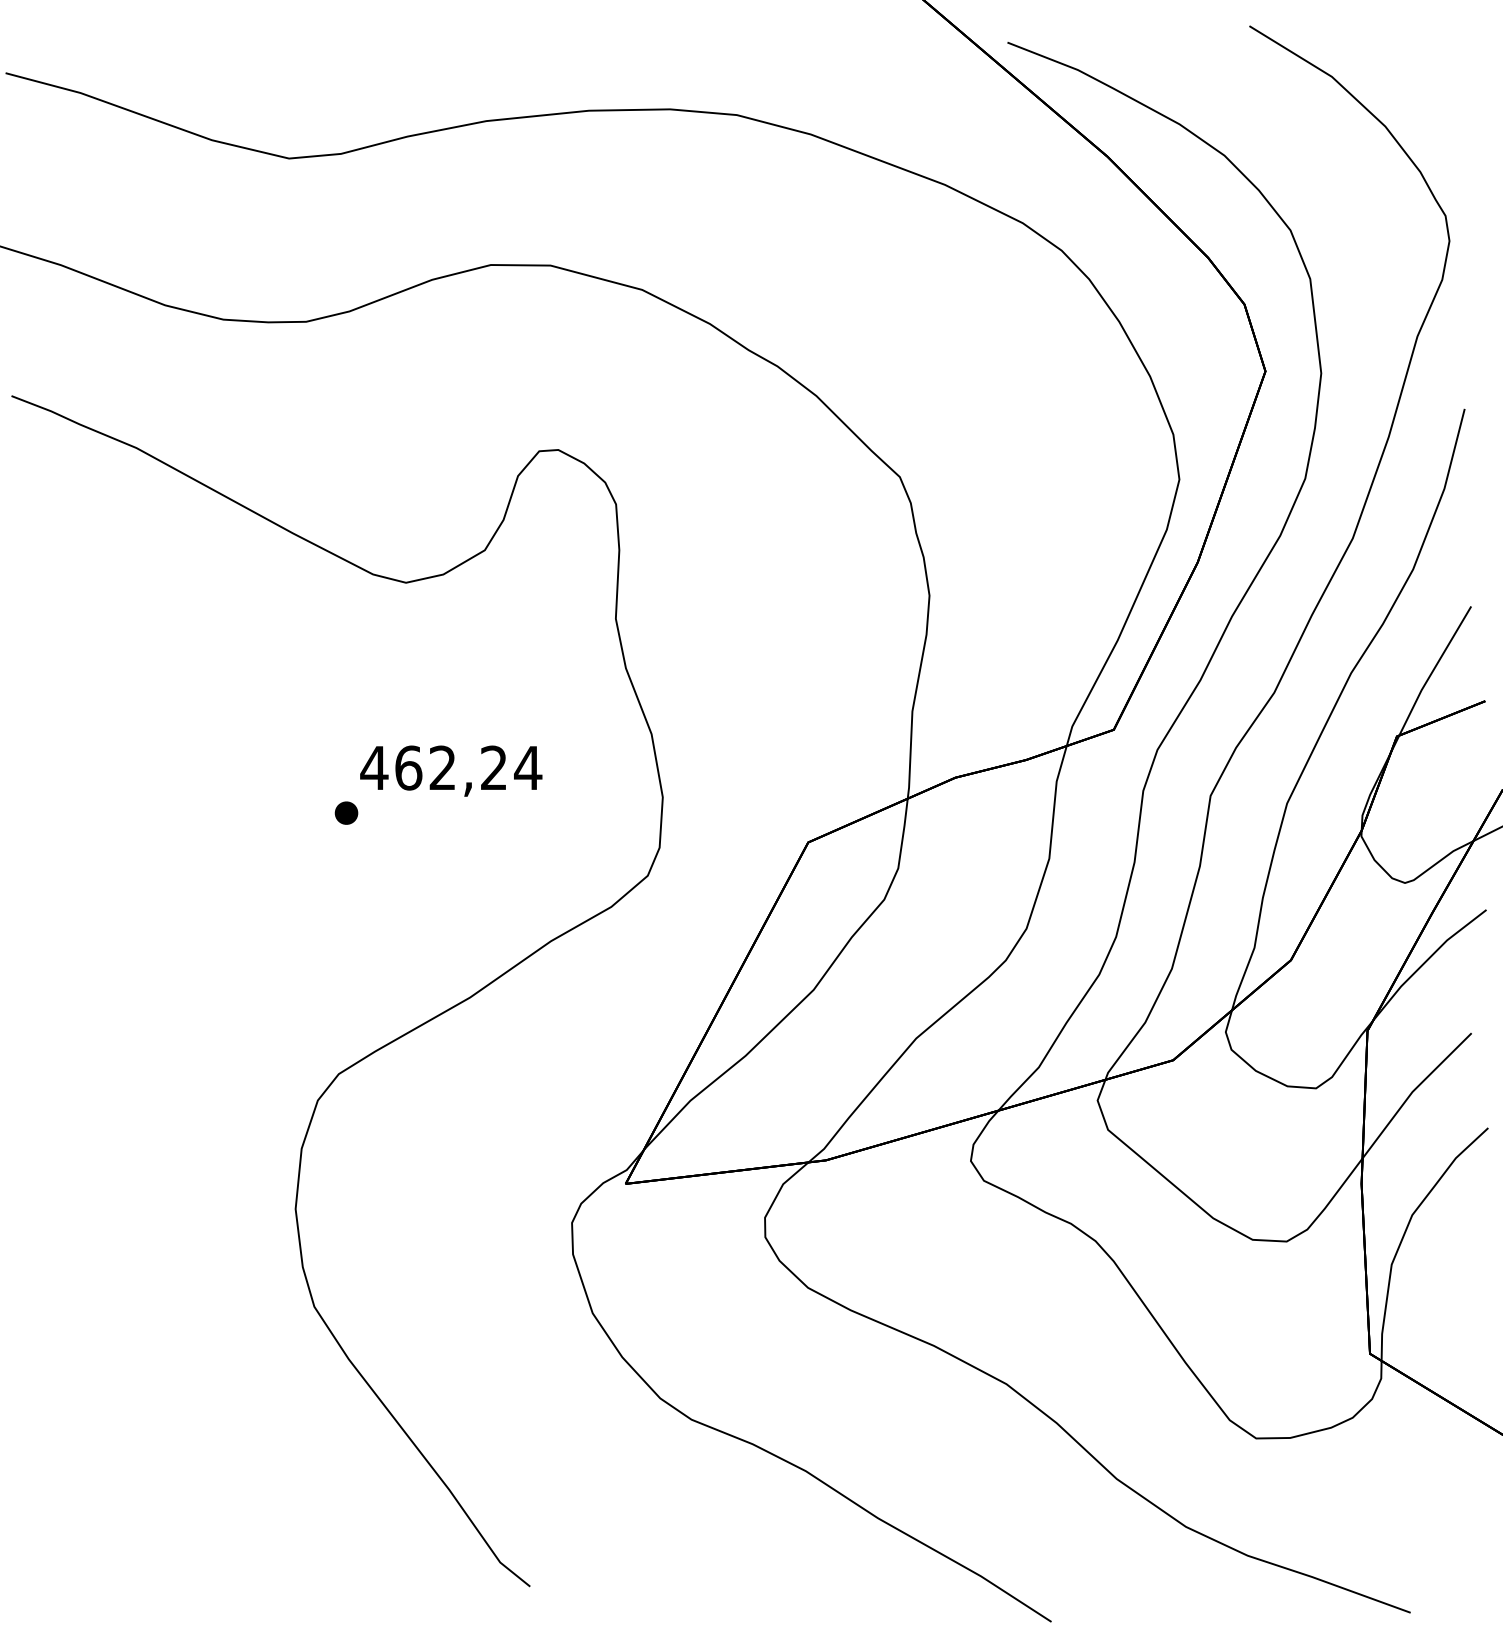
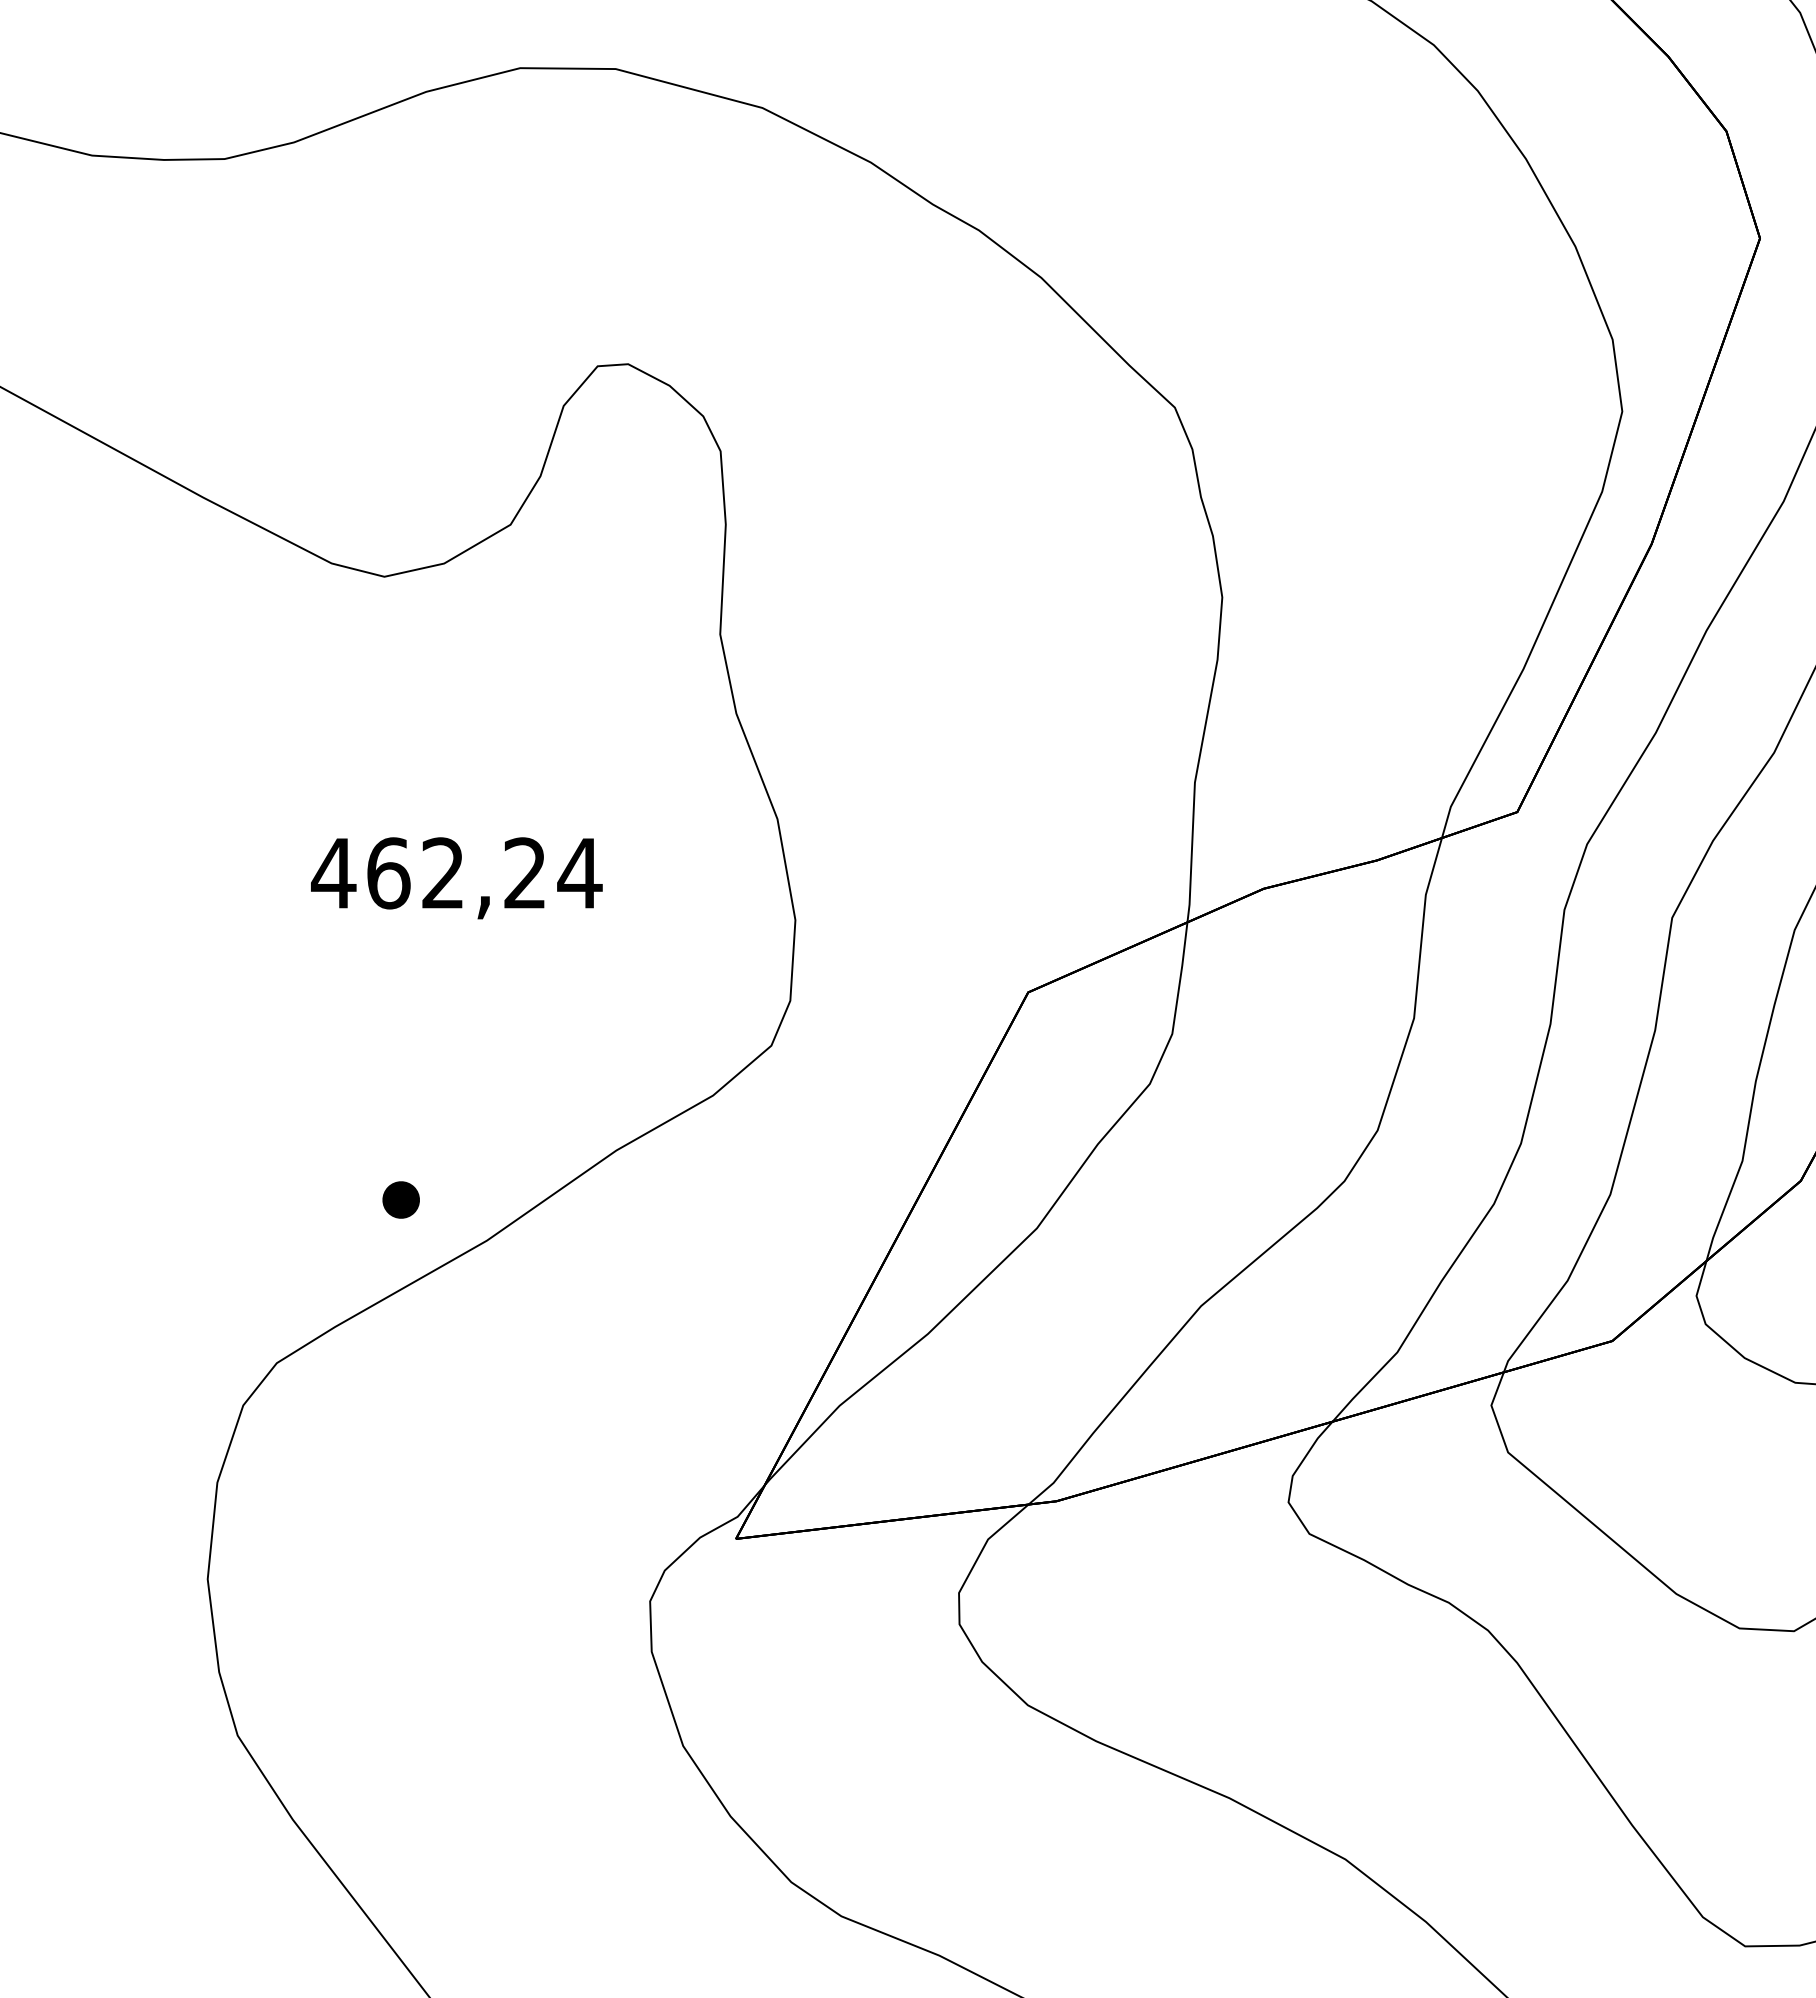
part: (346, 812) -> (401, 1198), moved

